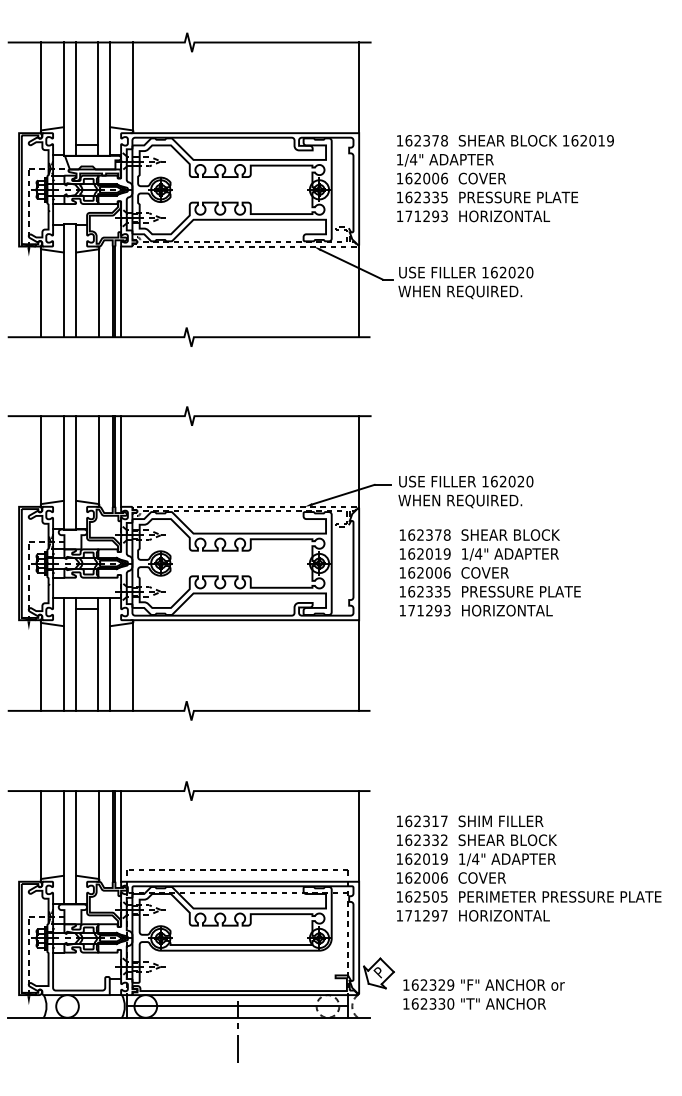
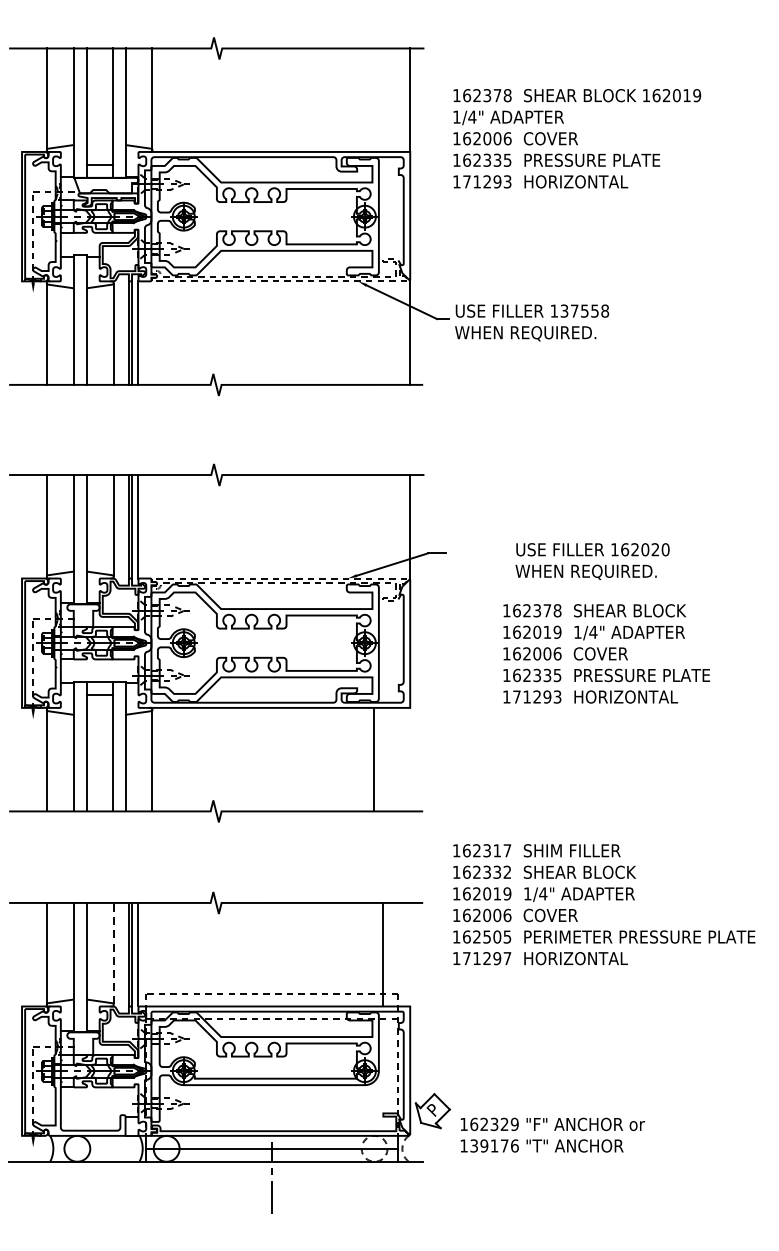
text: (505, 178) -> (577, 138), moved
text: (512, 272) -> (585, 311), 162020 -> 137558
text: (465, 491) -> (592, 561), moved
text: (490, 572) -> (606, 653), moved
line: (359, 665) -> (374, 759), moved
line: (99, 834) -> (113, 952), solid -> dashed
line: (359, 836) -> (383, 954), moved
text: (529, 868) -> (604, 904), moved
text: (432, 1003) -> (493, 1145), 162330 -> 139176

